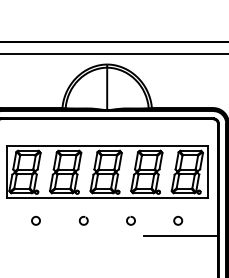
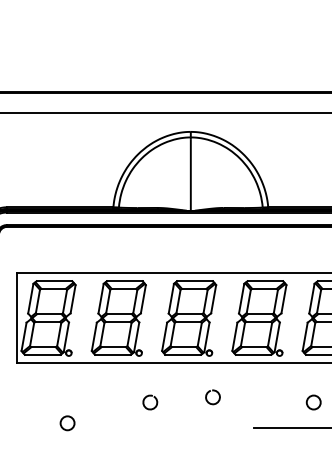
arc: (129, 218) -> (210, 393), moved
circle: (35, 220) -> (66, 422), moved

